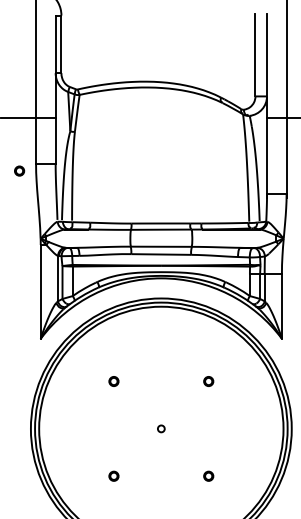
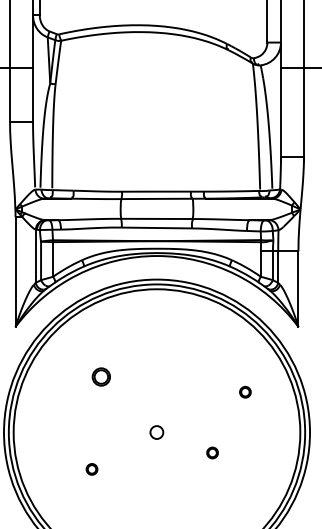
part: (113, 381) -> (100, 376), size x1.6
part: (208, 381) -> (245, 392), moved
circle: (161, 428) -> (157, 432), size x1.6
part: (113, 475) -> (91, 468), moved
part: (208, 475) -> (212, 452), moved

